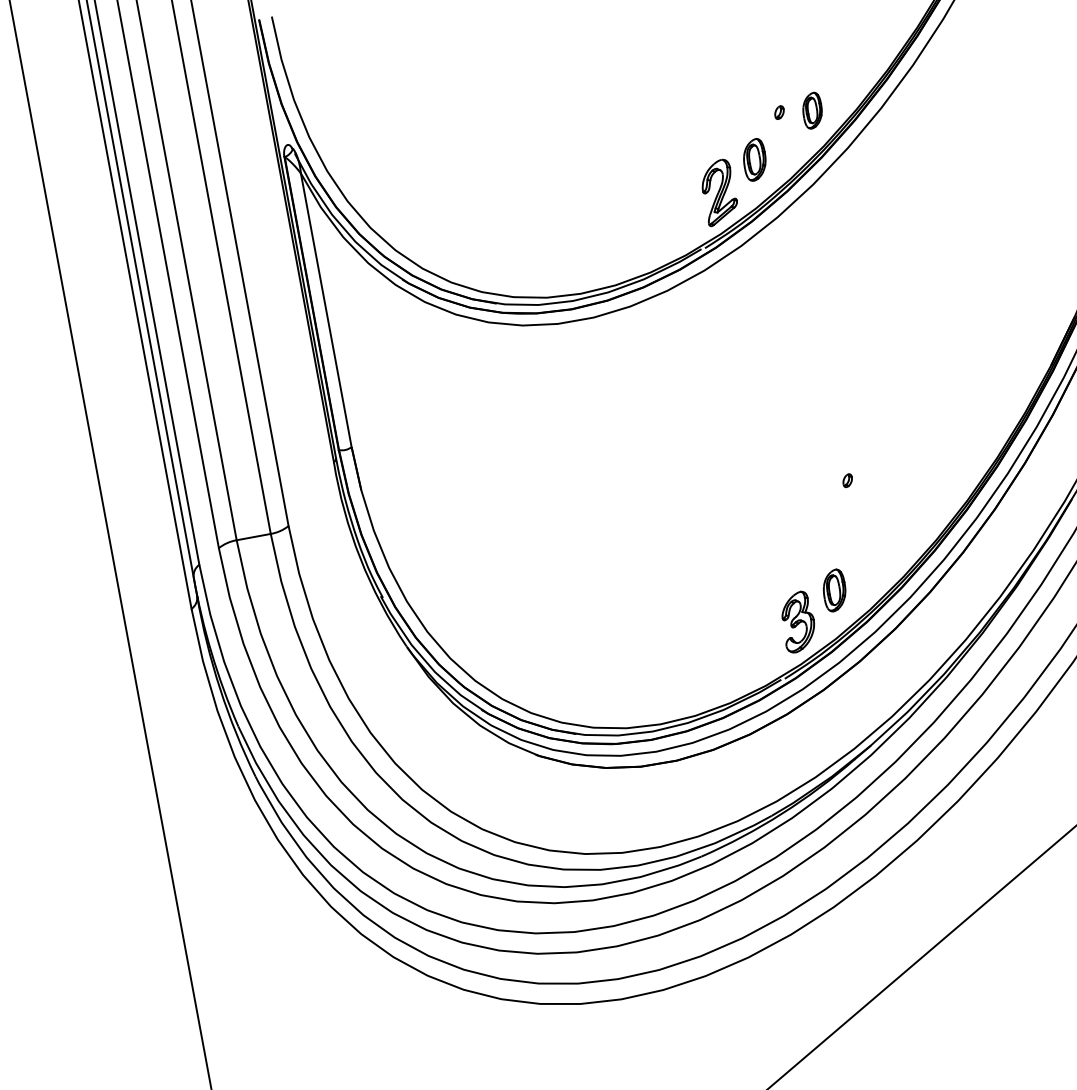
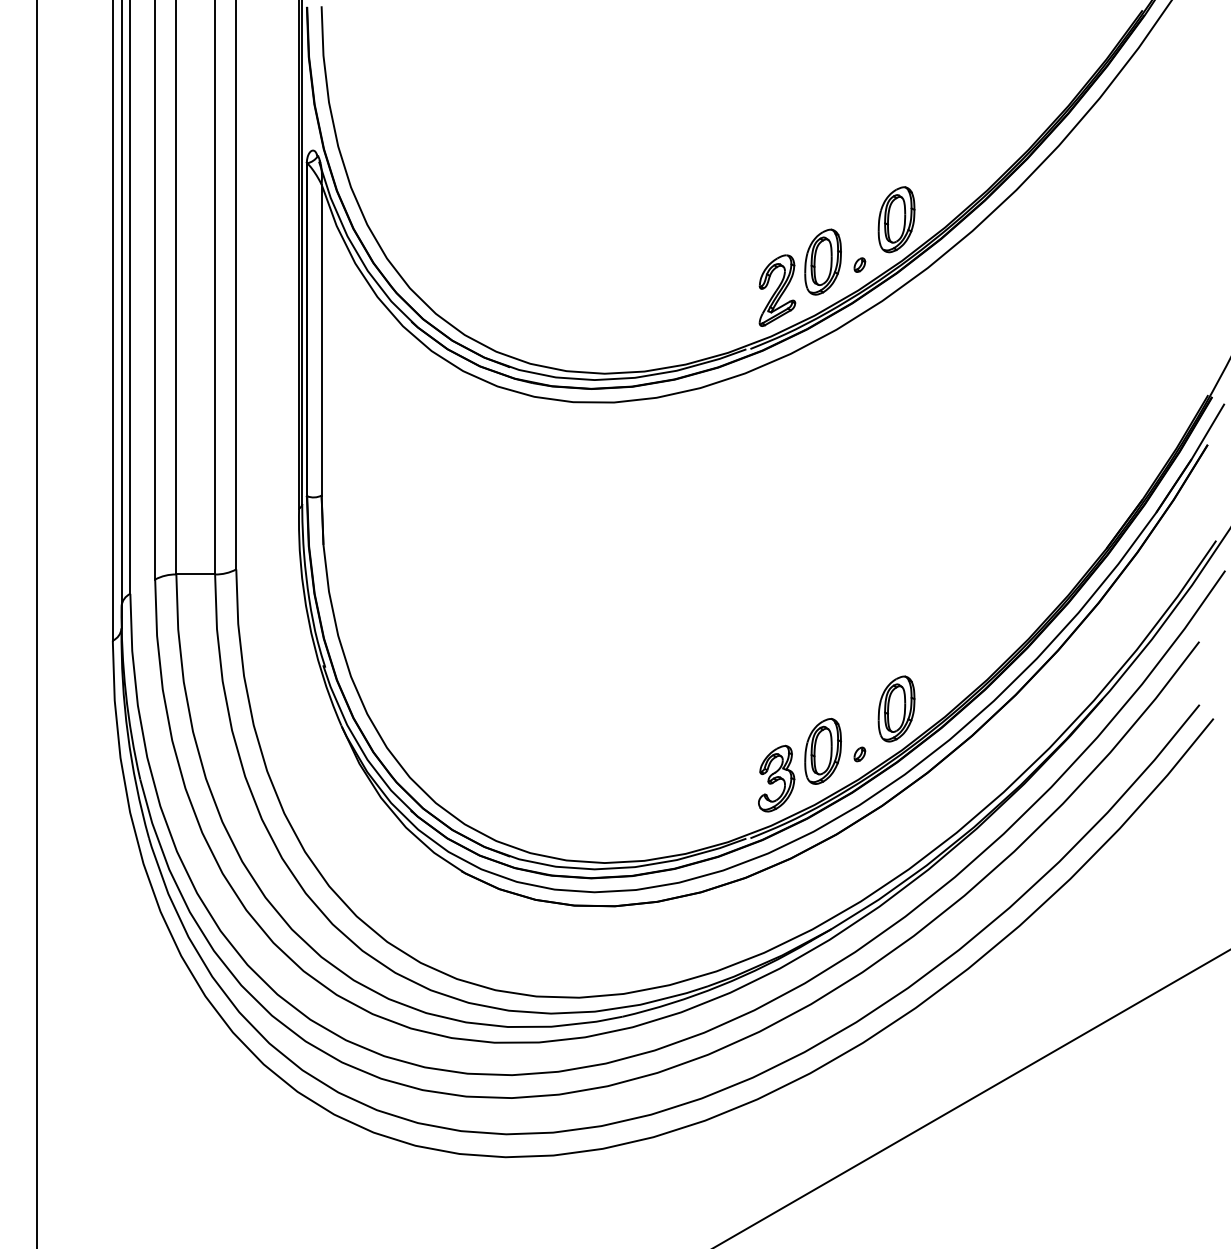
part: (812, 110) -> (896, 219), size x1.67
part: (779, 112) -> (859, 264), moved
part: (754, 159) -> (822, 261), size x1.43
part: (847, 480) -> (859, 754), moved
part: (892, 540) -> (896, 708), added
part: (834, 590) -> (822, 751), size x1.43

